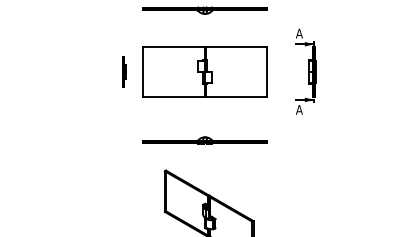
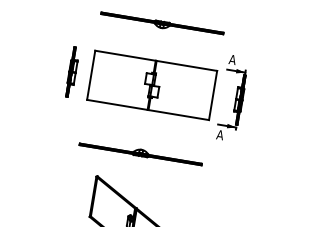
part: (124, 71) -> (72, 71), size x1.67
part: (305, 71) -> (232, 98), moved

